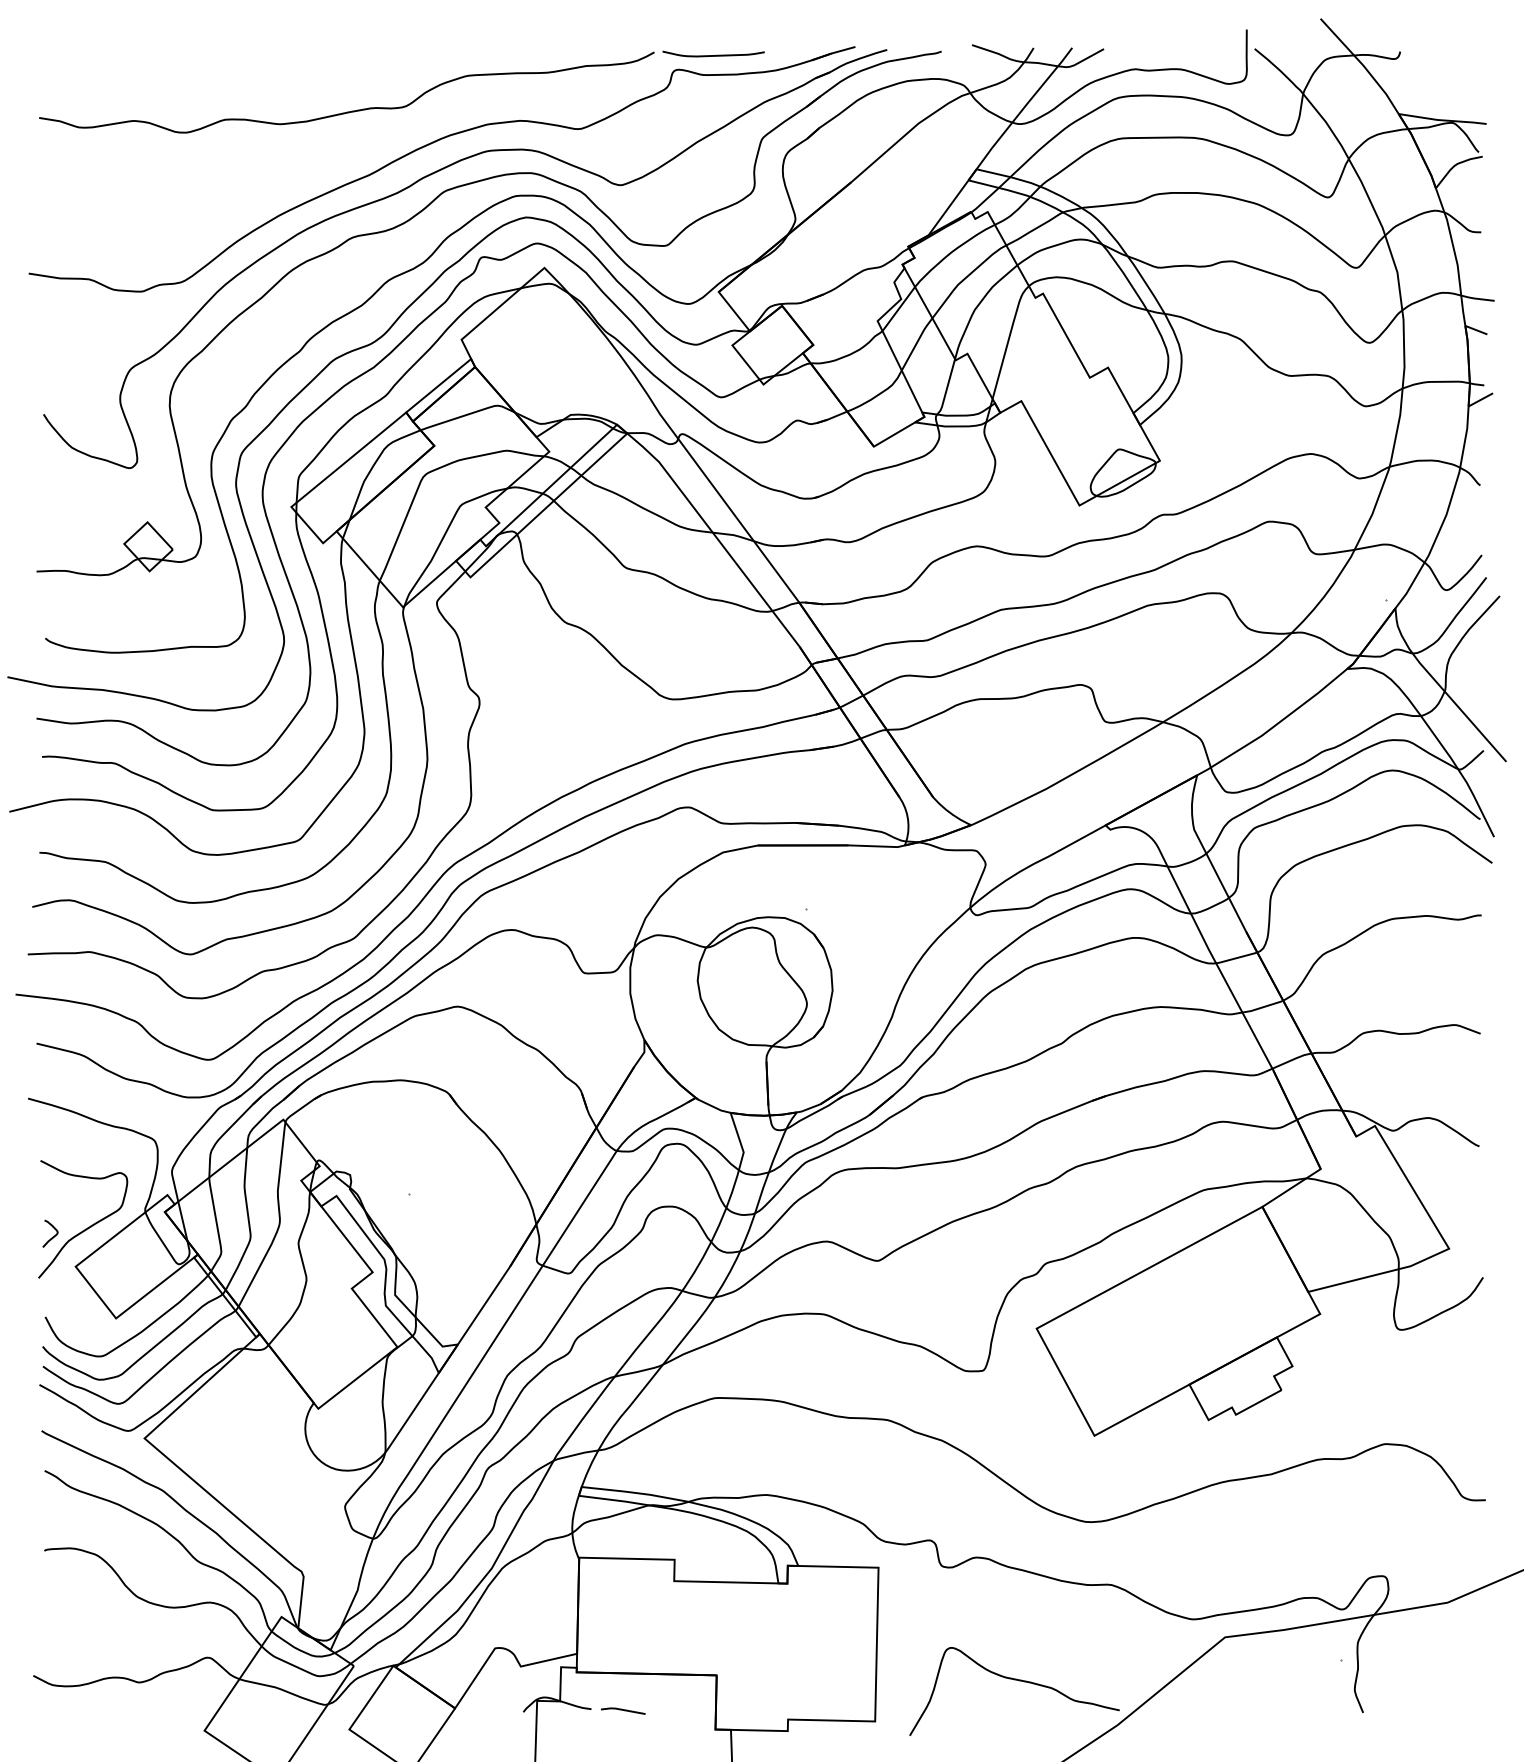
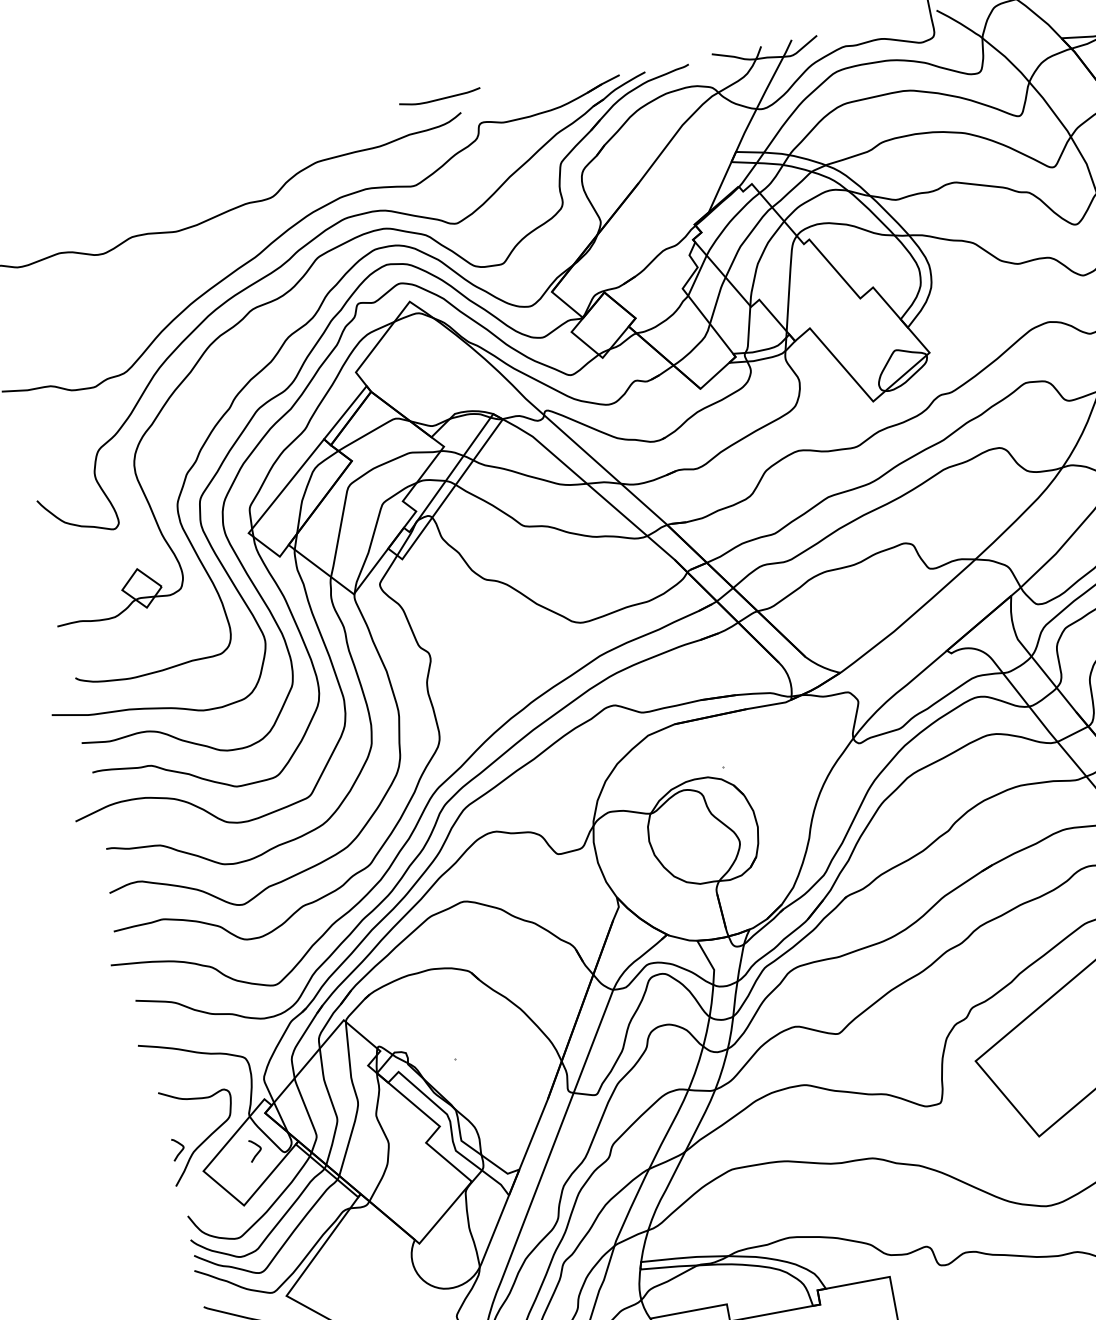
curve: (713, 55) -> (440, 98), moved
curve: (145, 1257) -> (257, 1152), added

